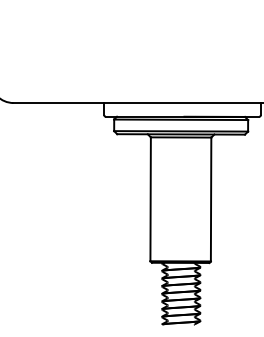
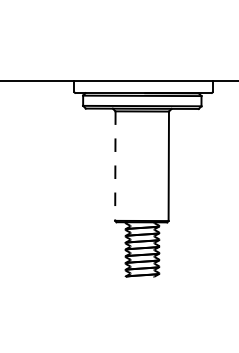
line: (150, 199) -> (115, 166), solid -> dashed

